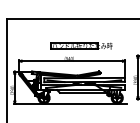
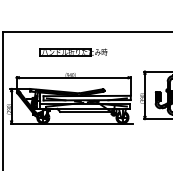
part: (81, 46) -> (73, 52), moved

